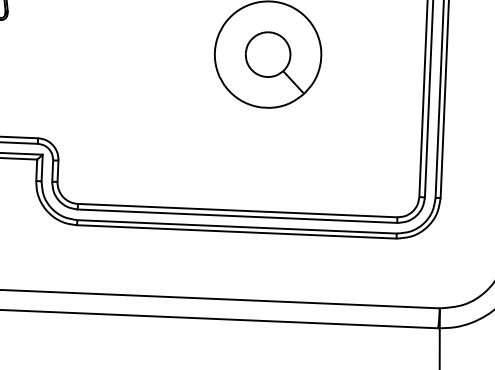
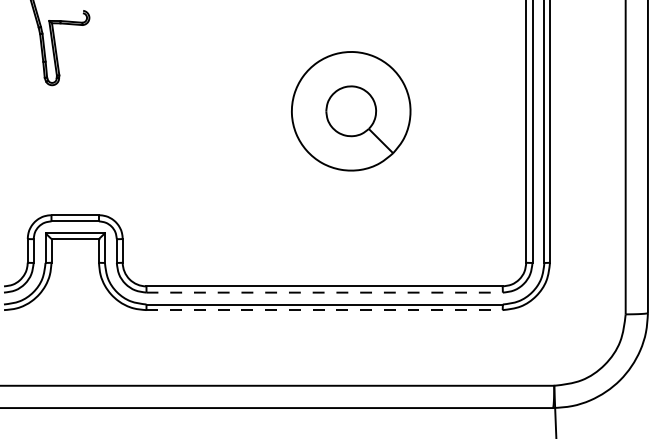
line: (238, 216) -> (325, 292), solid -> dashed
line: (237, 232) -> (325, 310), solid -> dashed

